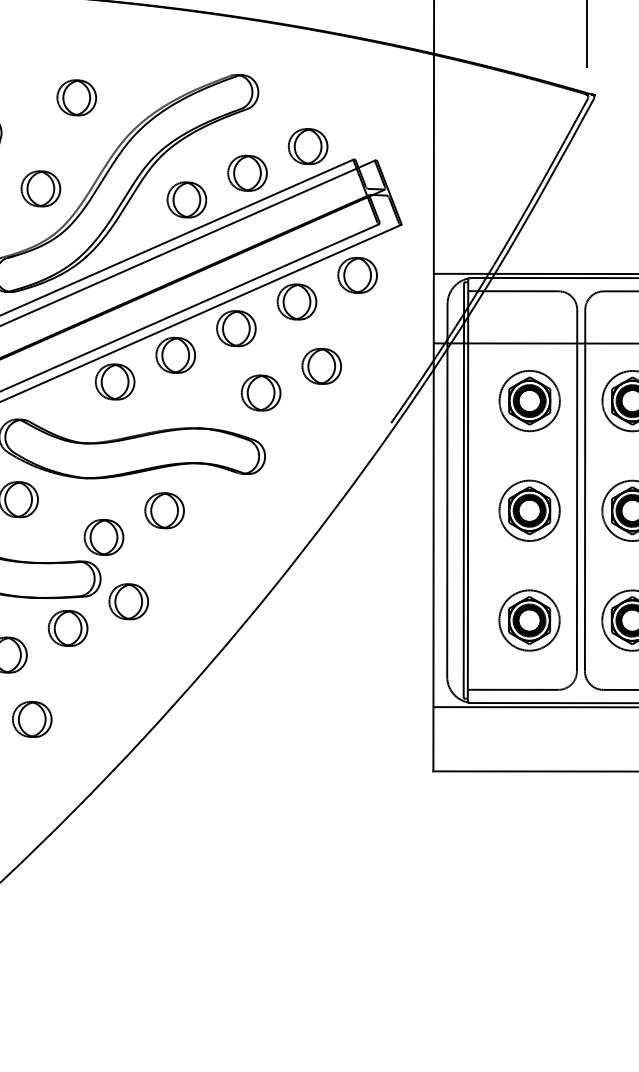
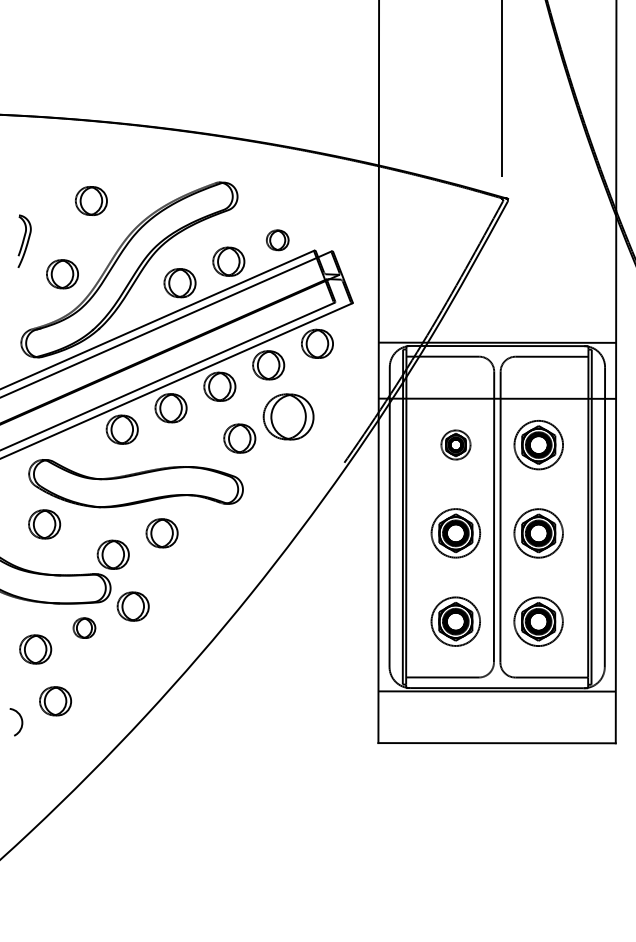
part: (307, 146) -> (277, 240), size x0.7
part: (321, 366) -> (288, 417), size x1.6
part: (529, 400) -> (455, 444), size x0.6
part: (68, 629) -> (84, 628), size x0.7

